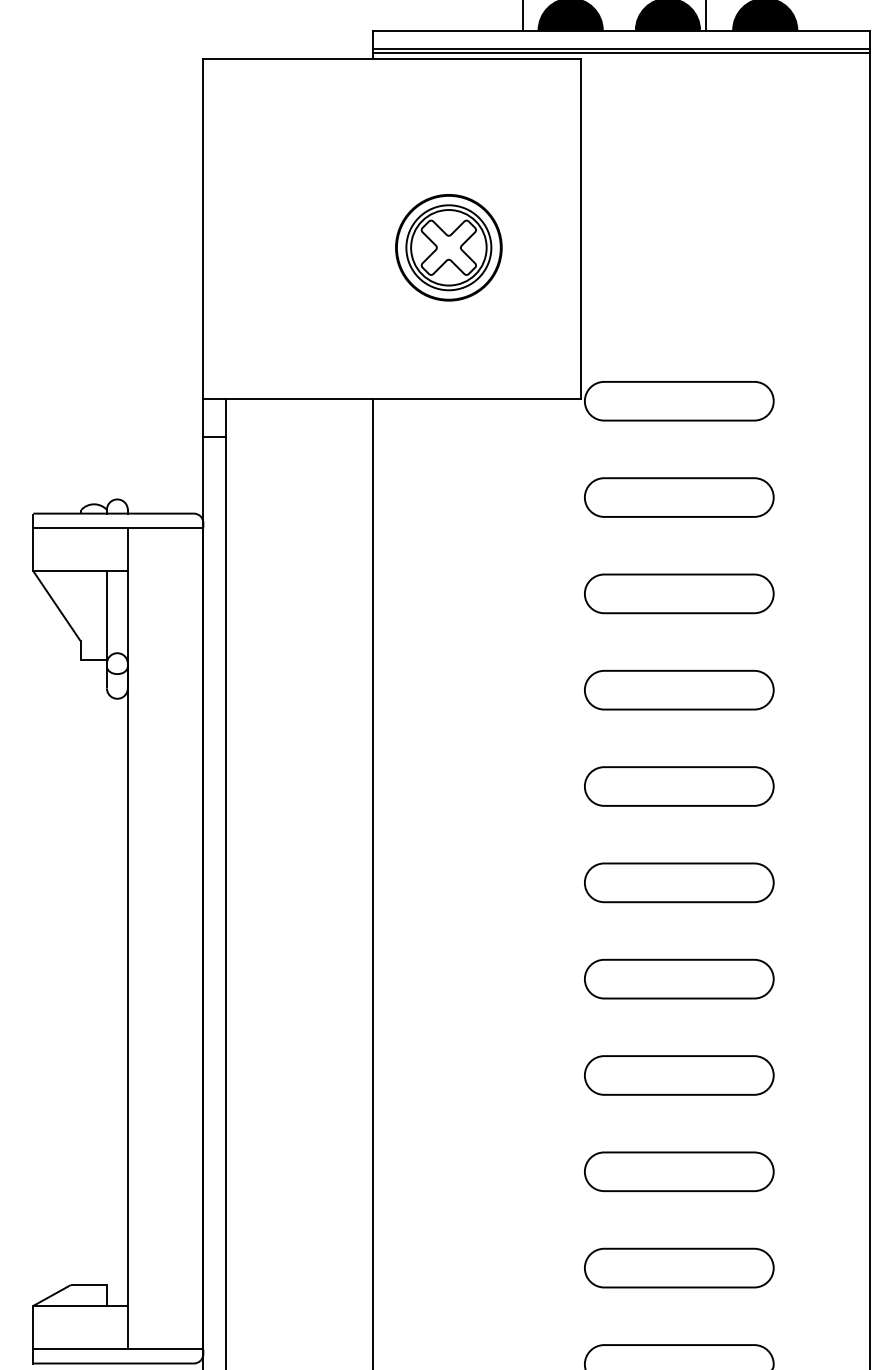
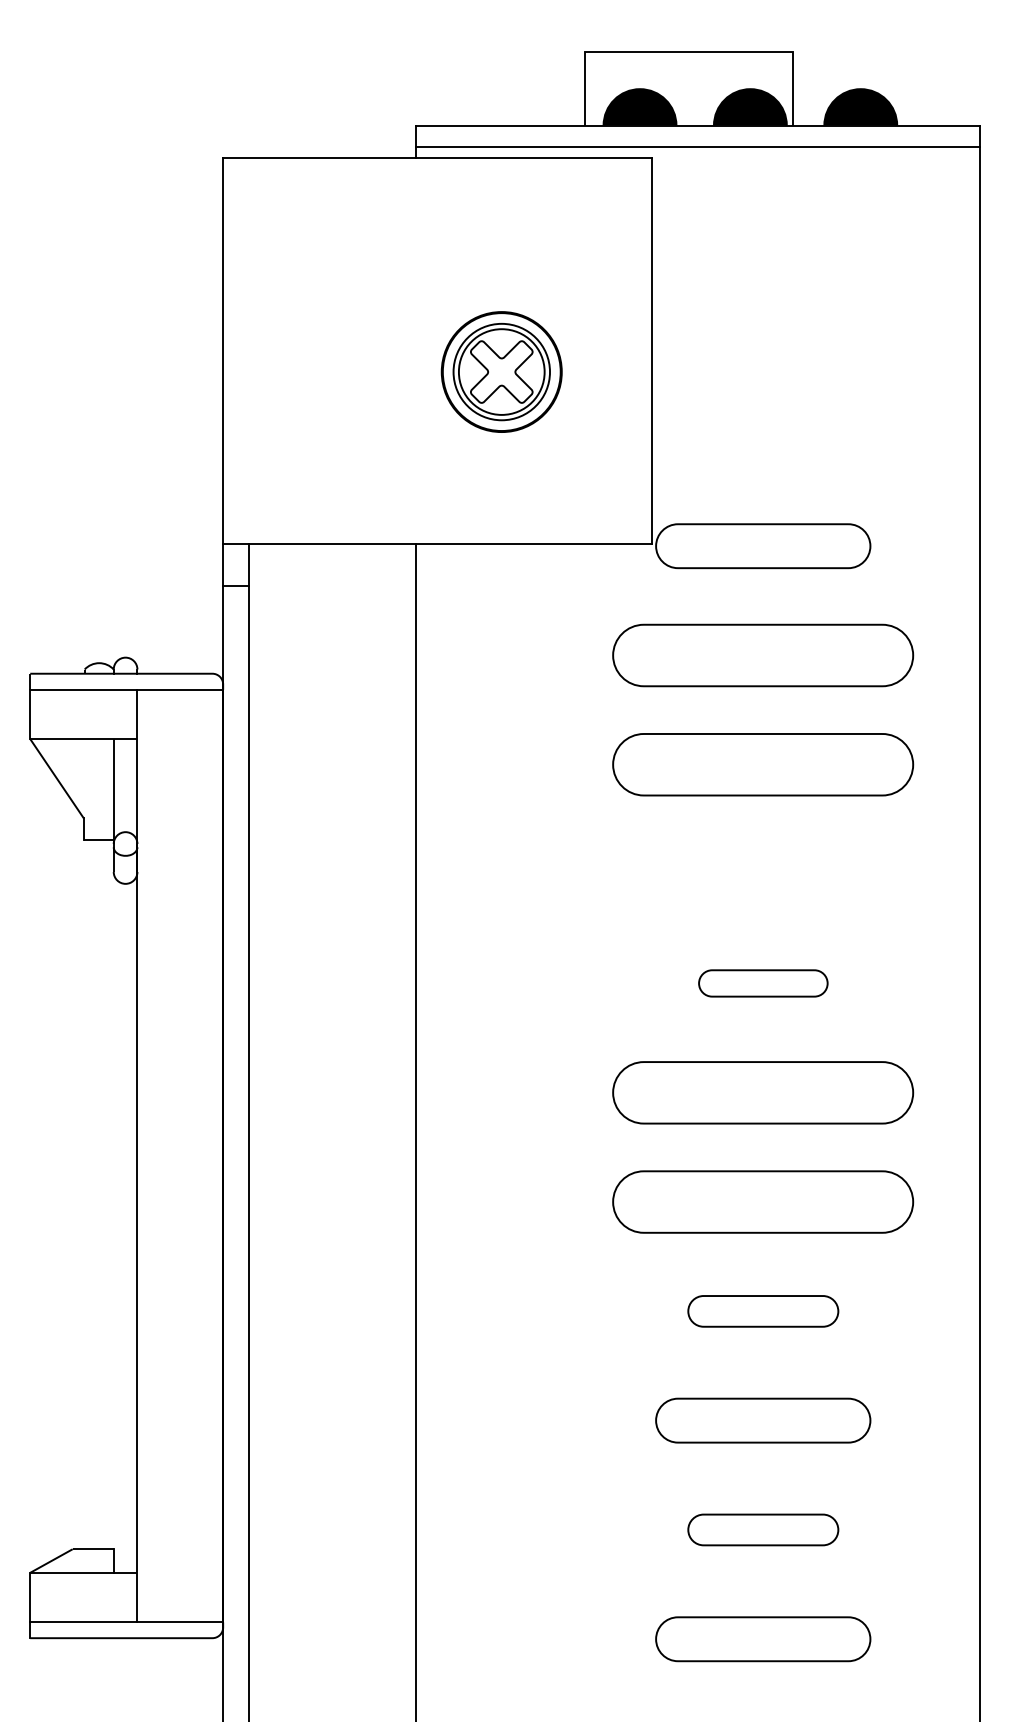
line: (621, 53) -> (697, 151), removed
part: (679, 497) -> (763, 655), size x1.4
part: (679, 593) -> (763, 764), size x1.4
part: (679, 689) -> (763, 873), removed
part: (679, 786) -> (763, 983), size x0.6
part: (679, 882) -> (763, 1092), size x1.4
part: (679, 978) -> (763, 1201), size x1.4
part: (679, 1075) -> (763, 1311), size x0.7
part: (679, 1267) -> (763, 1529), size x0.7

